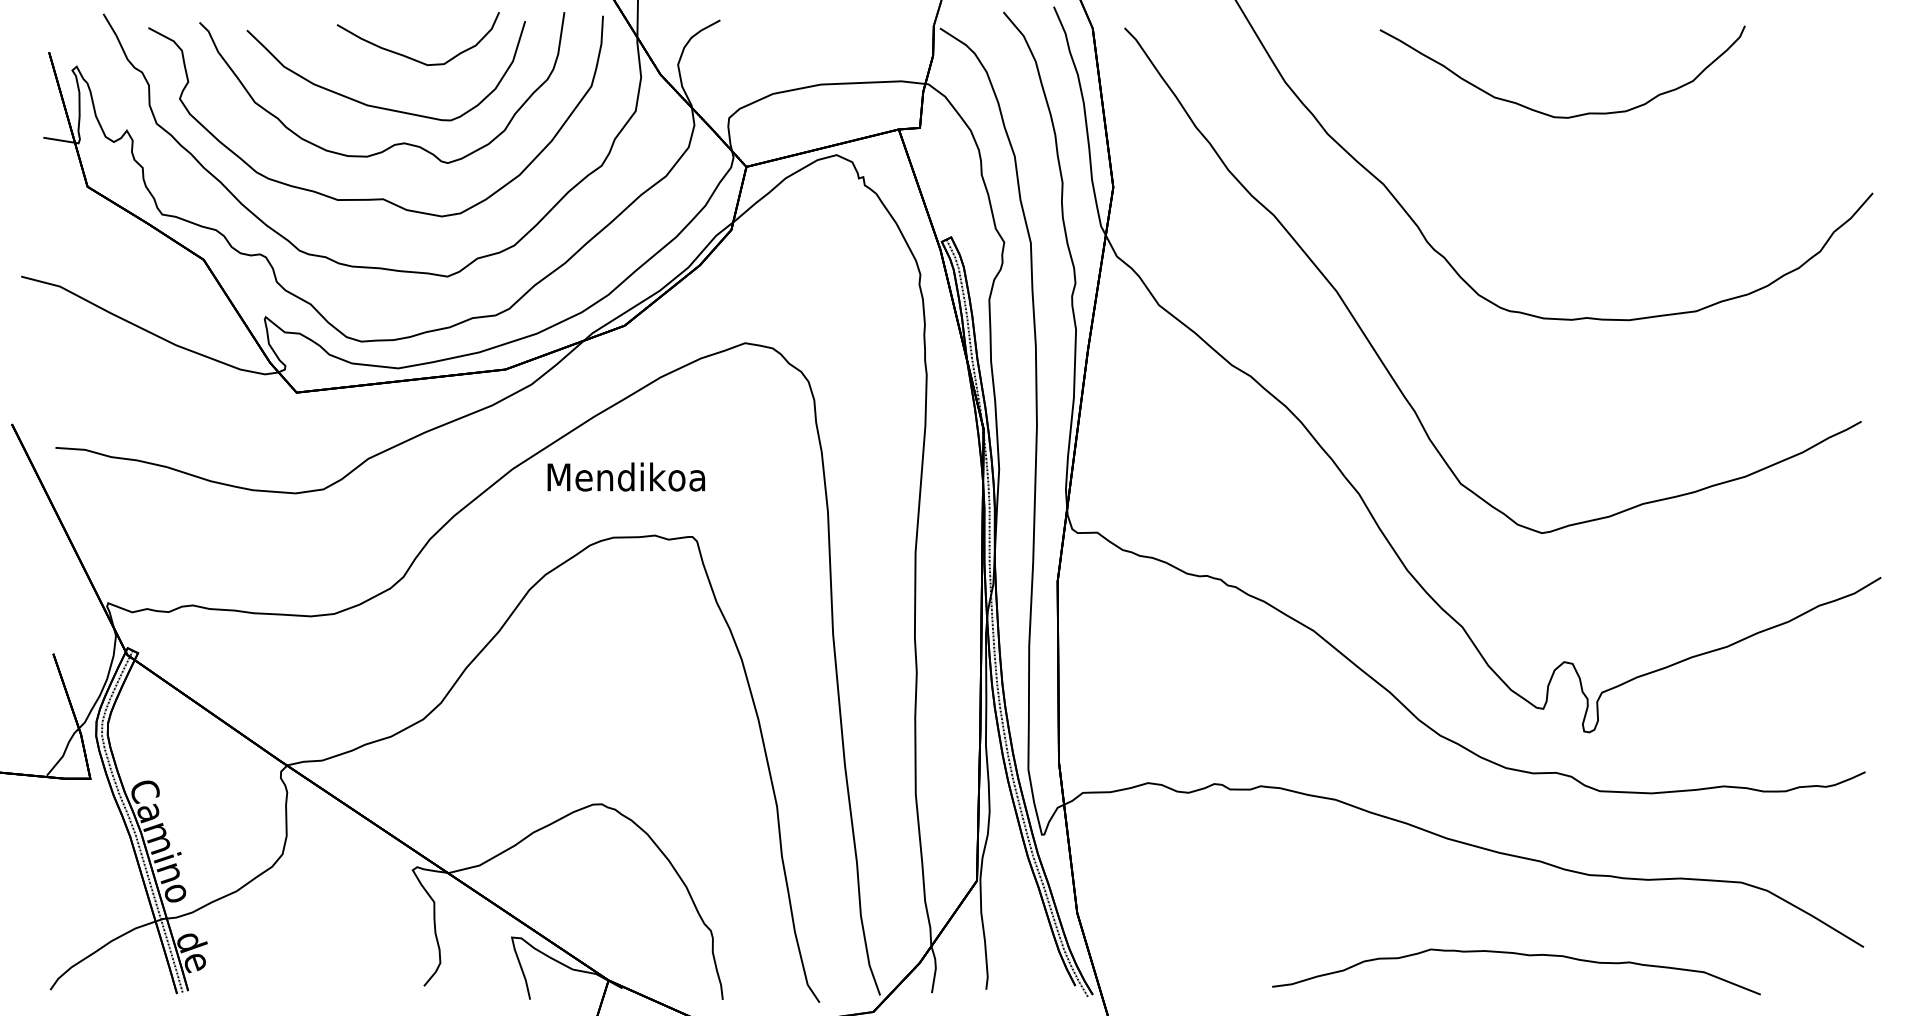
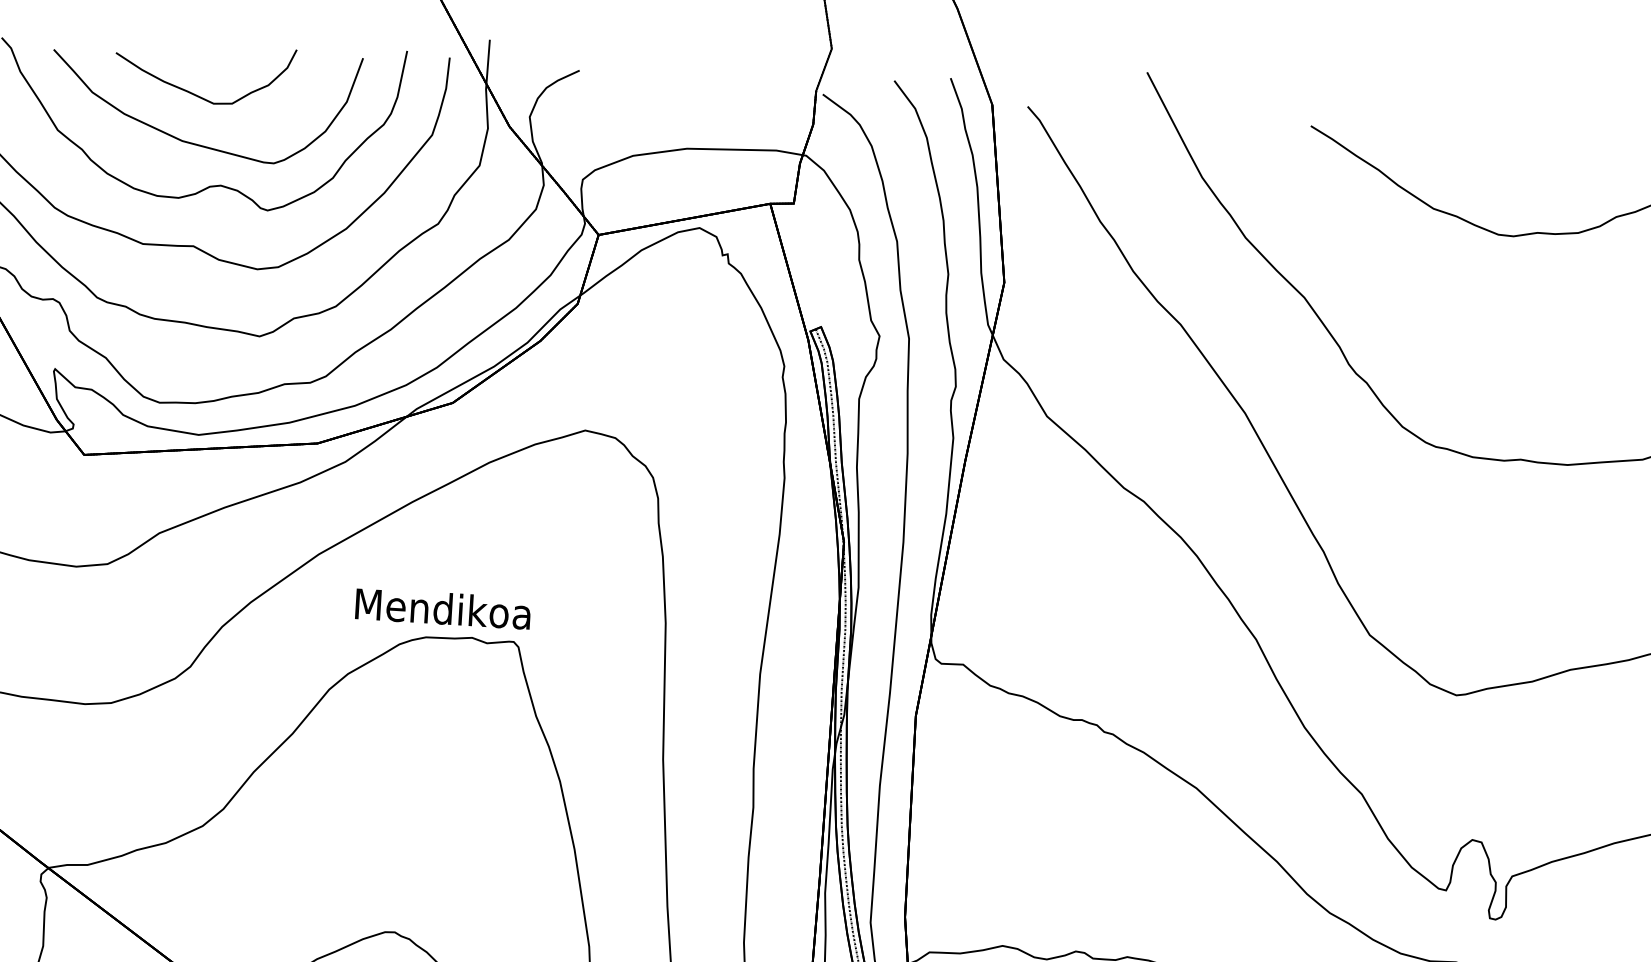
curve: (411, 57) -> (196, 94), moved
text: (625, 476) -> (442, 608), moved

